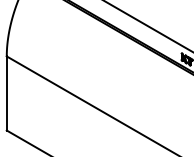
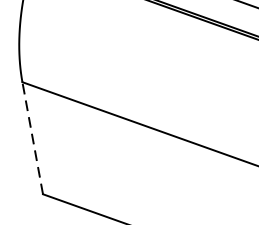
line: (6, 92) -> (32, 136), solid -> dashed

